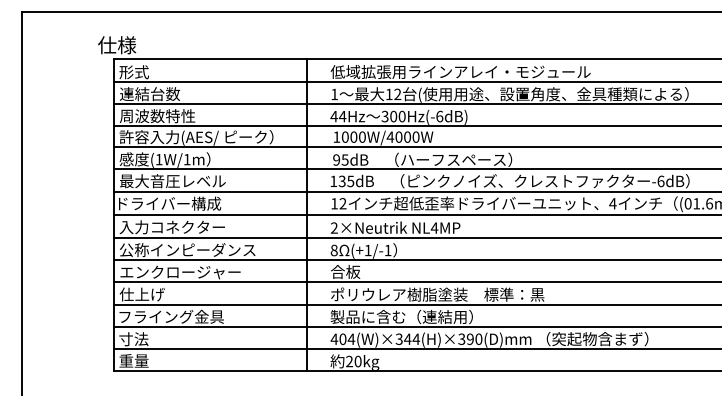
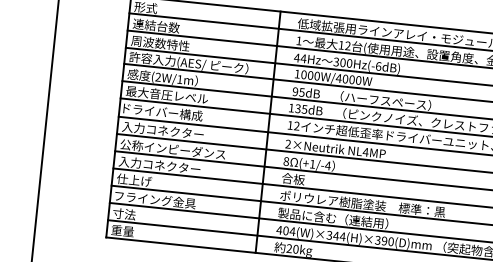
text: (158, 159) -> (157, 77), (1W/1m -> (2W/1m
text: (387, 250) -> (327, 165), (+1/-1 -> (+1/-4
text: (180, 272) -> (165, 166), エンクロージャー -> 入力コネクター

